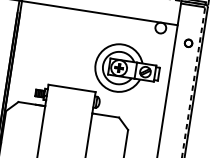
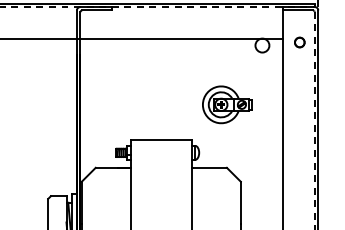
part: (188, 43) -> (299, 42), moved
part: (127, 69) -> (227, 104), size x0.6

